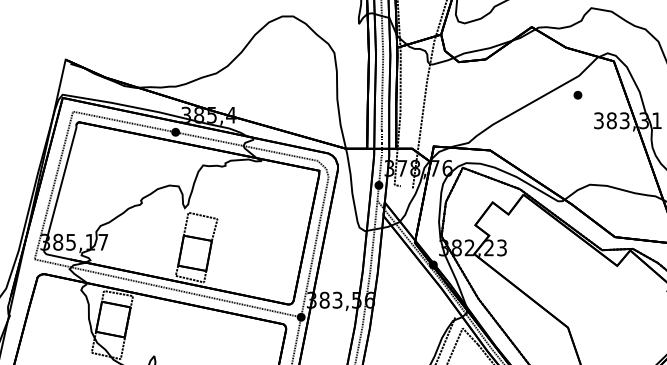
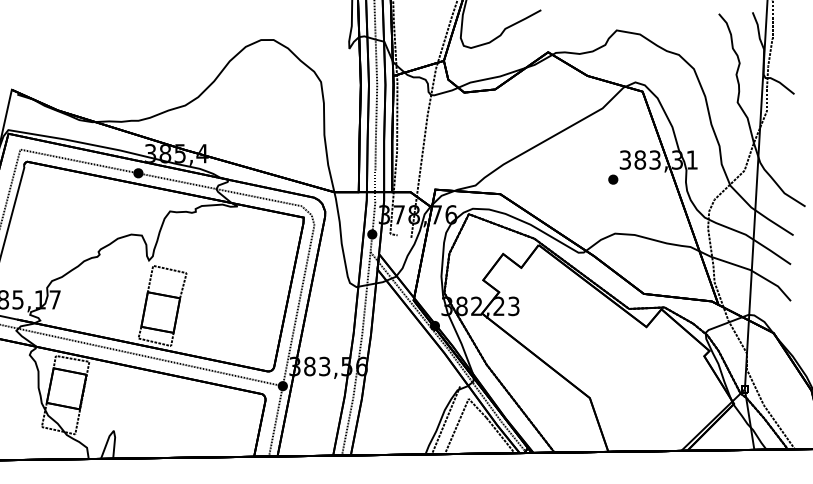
part: (578, 95) -> (613, 179), moved

